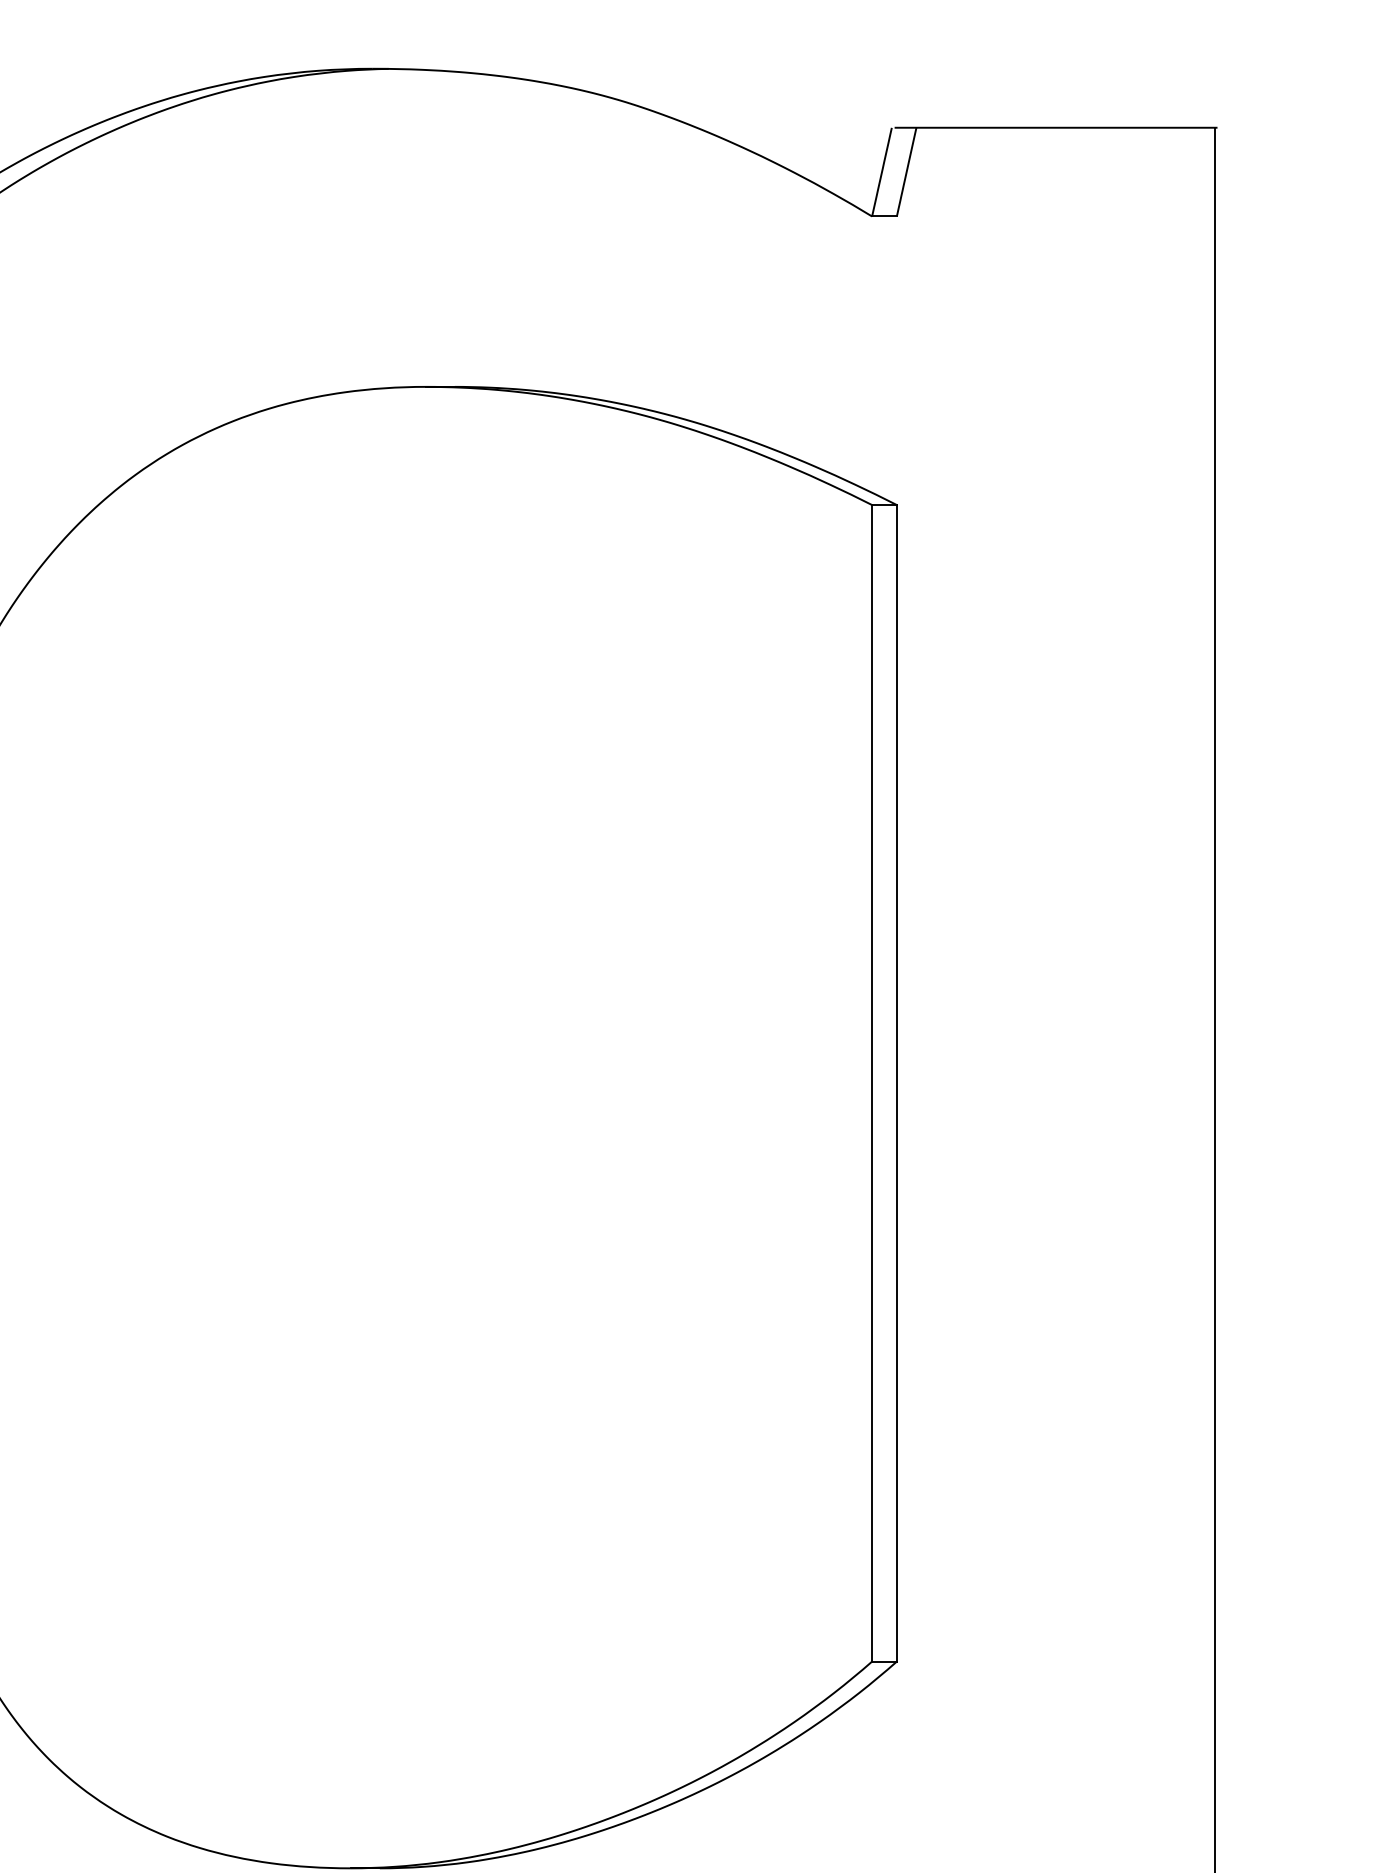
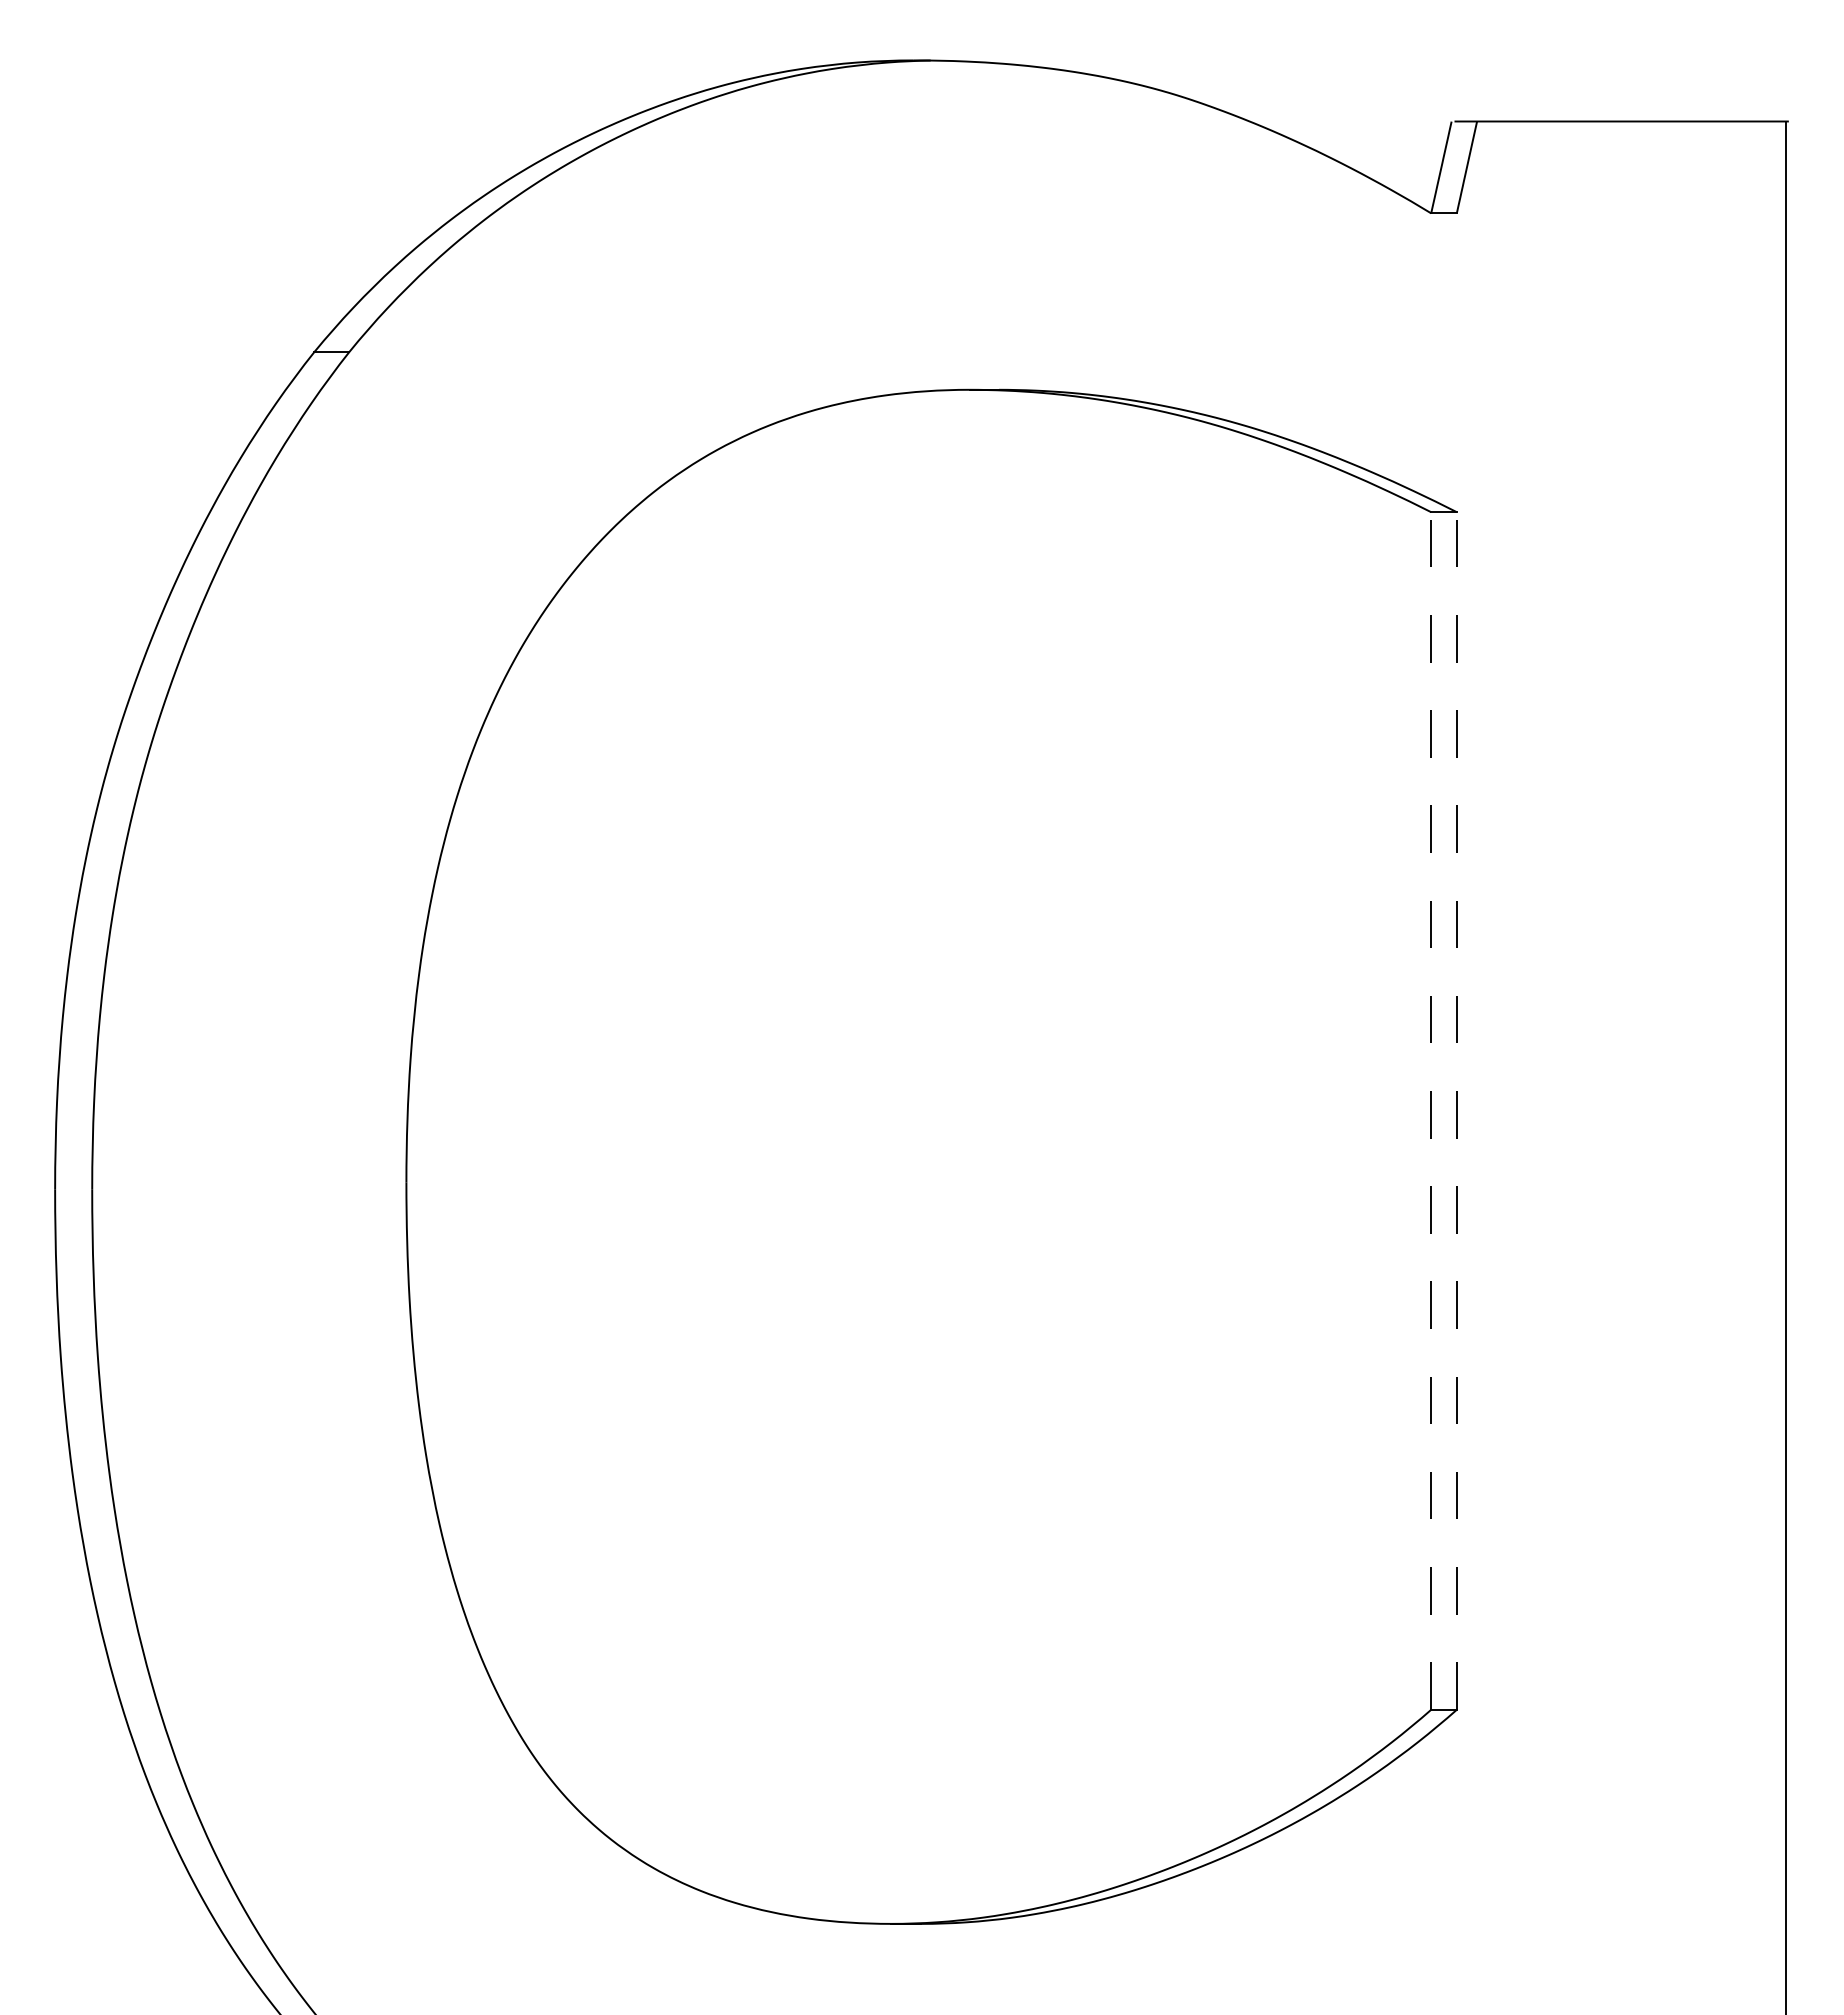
line: (872, 1082) -> (1431, 1110), solid -> dashed
line: (896, 1082) -> (1456, 1110), solid -> dashed

